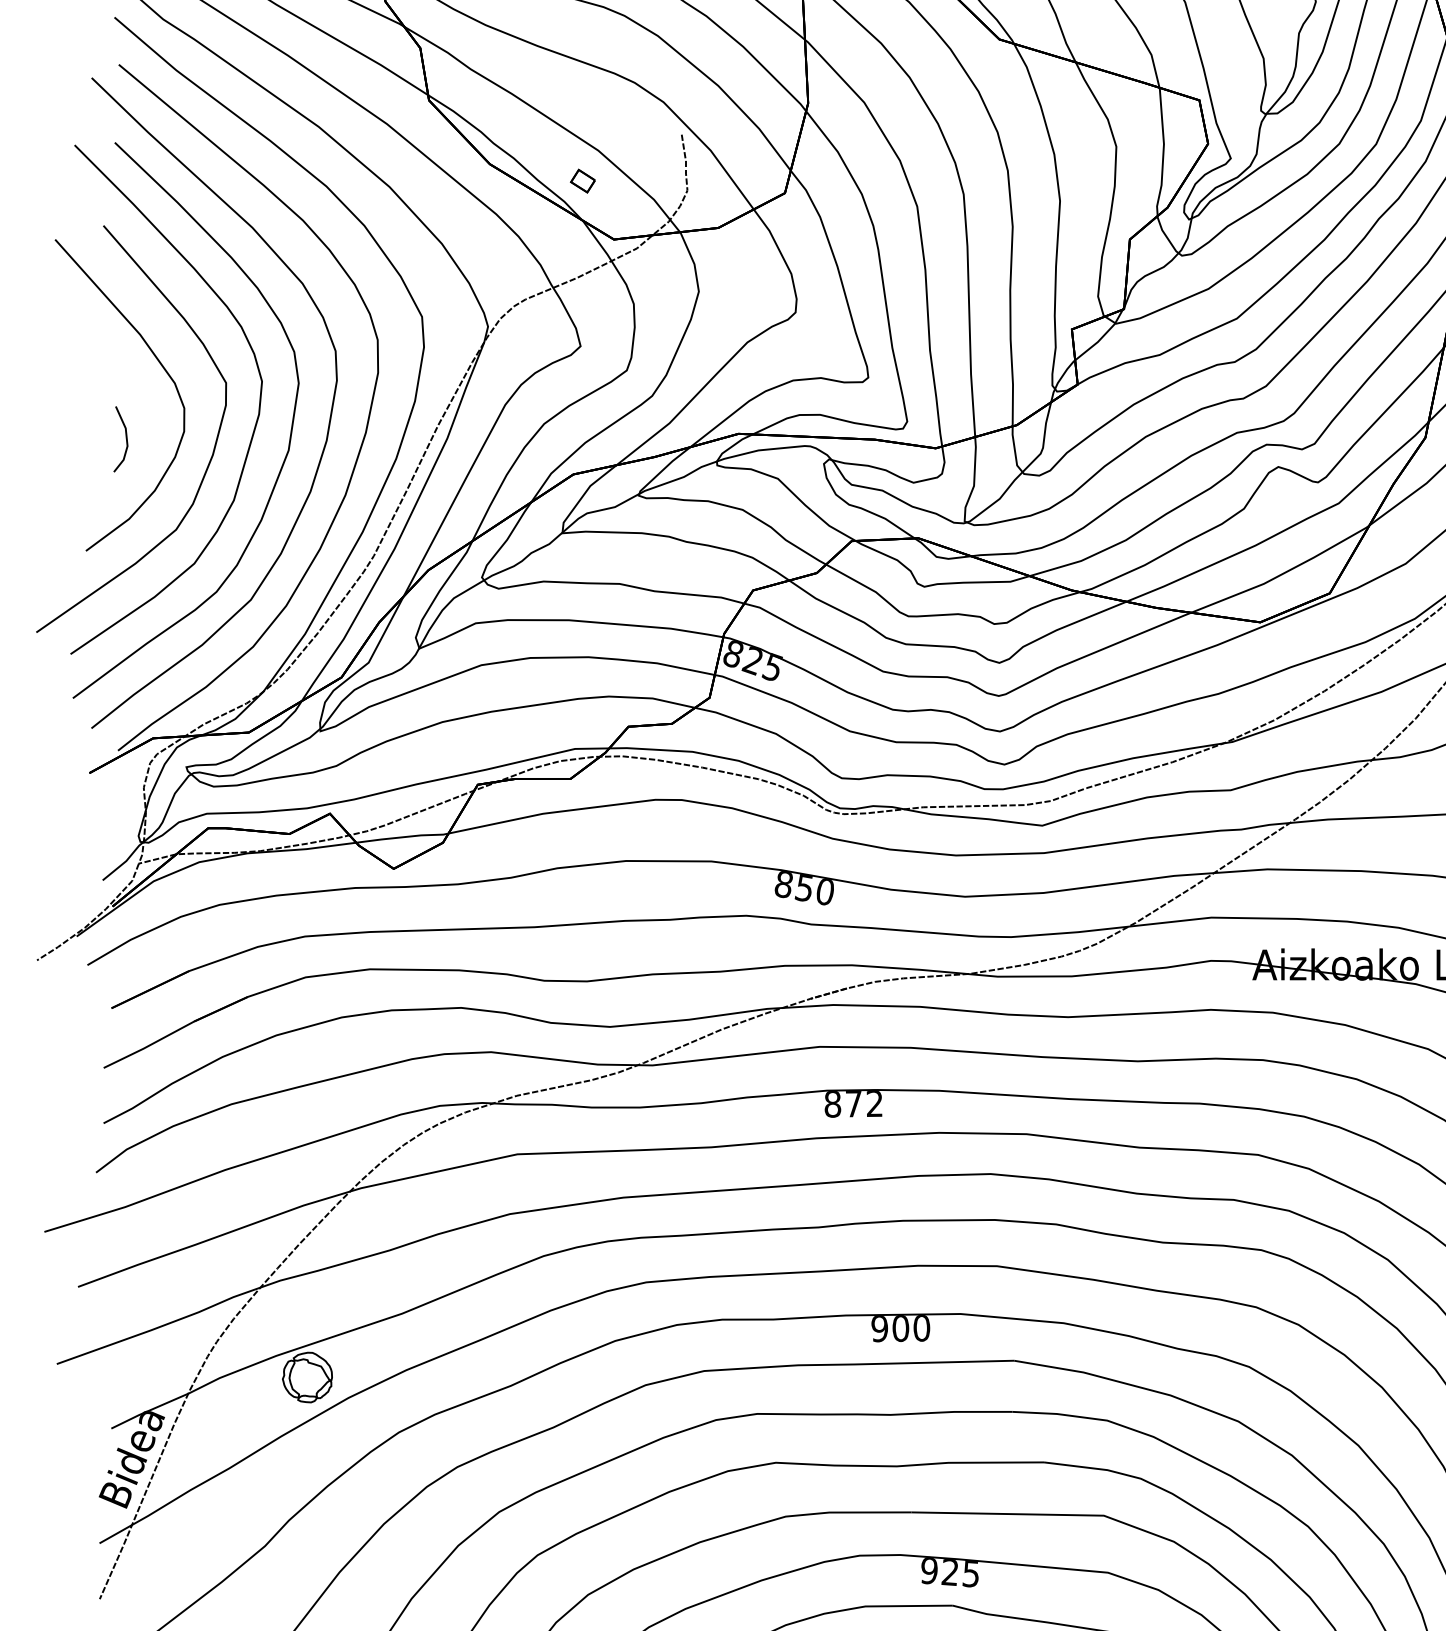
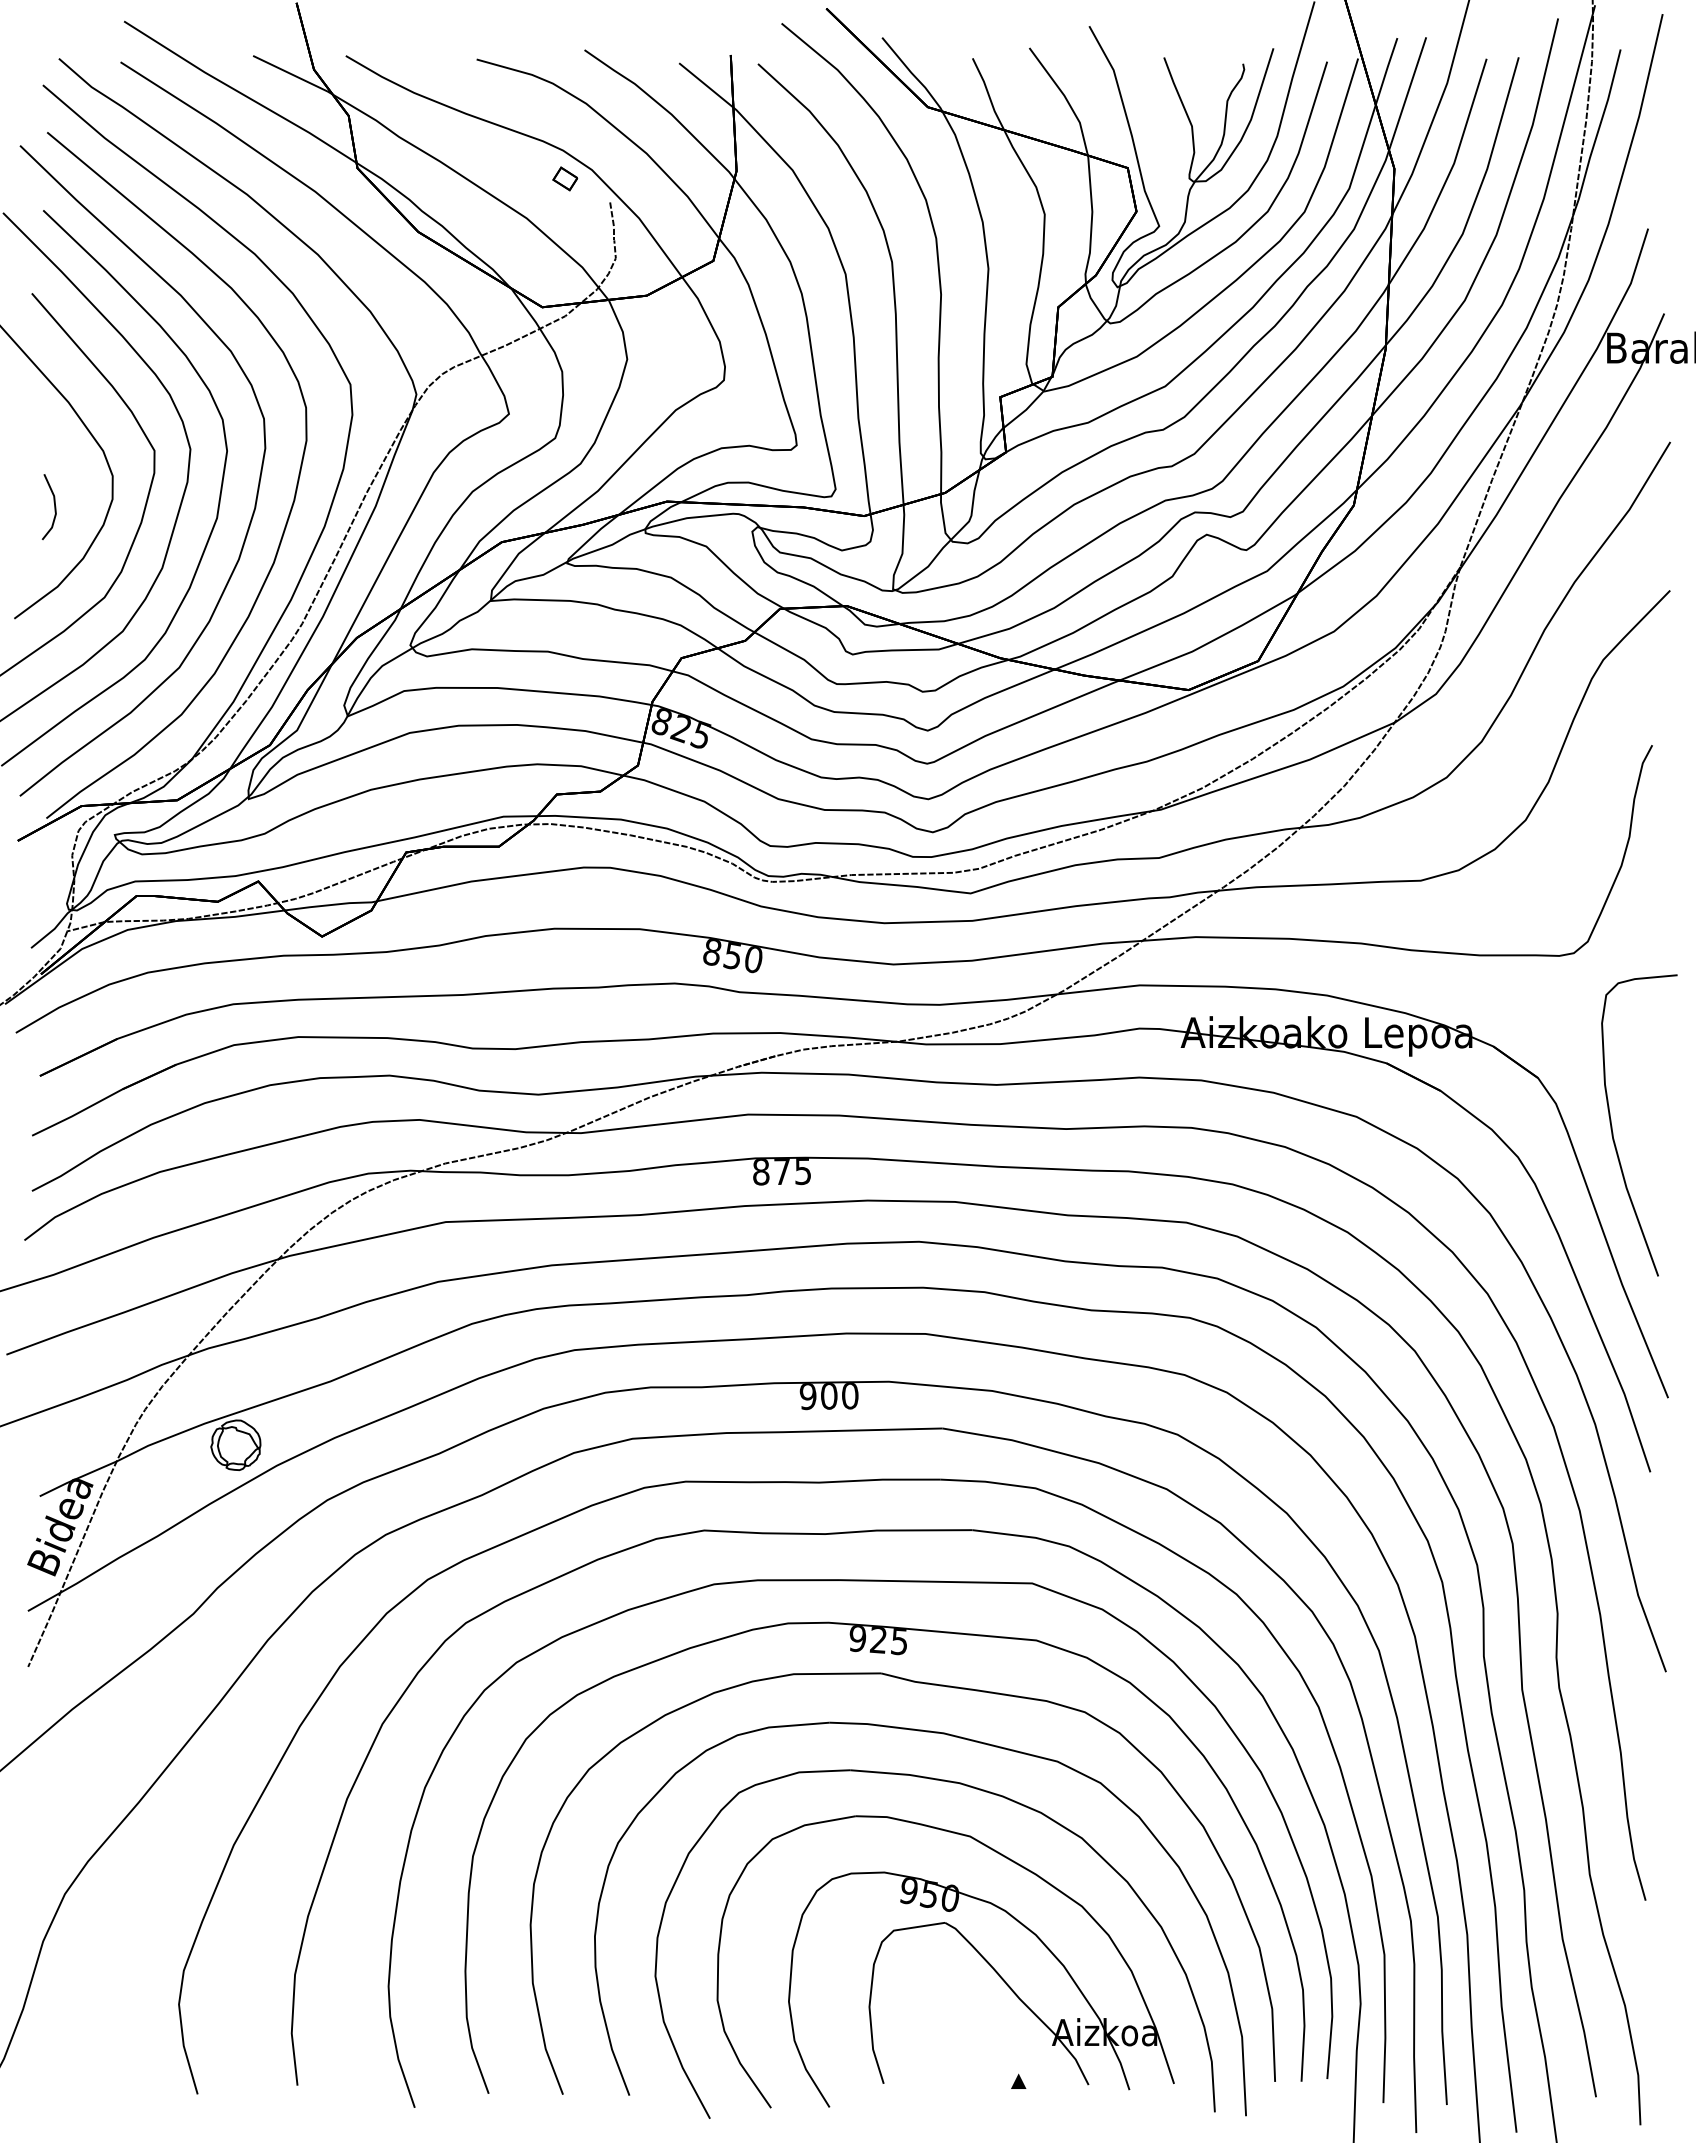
part: (583, 180) -> (565, 178), moved
text: (874, 1103) -> (802, 1171), 872 -> 875

